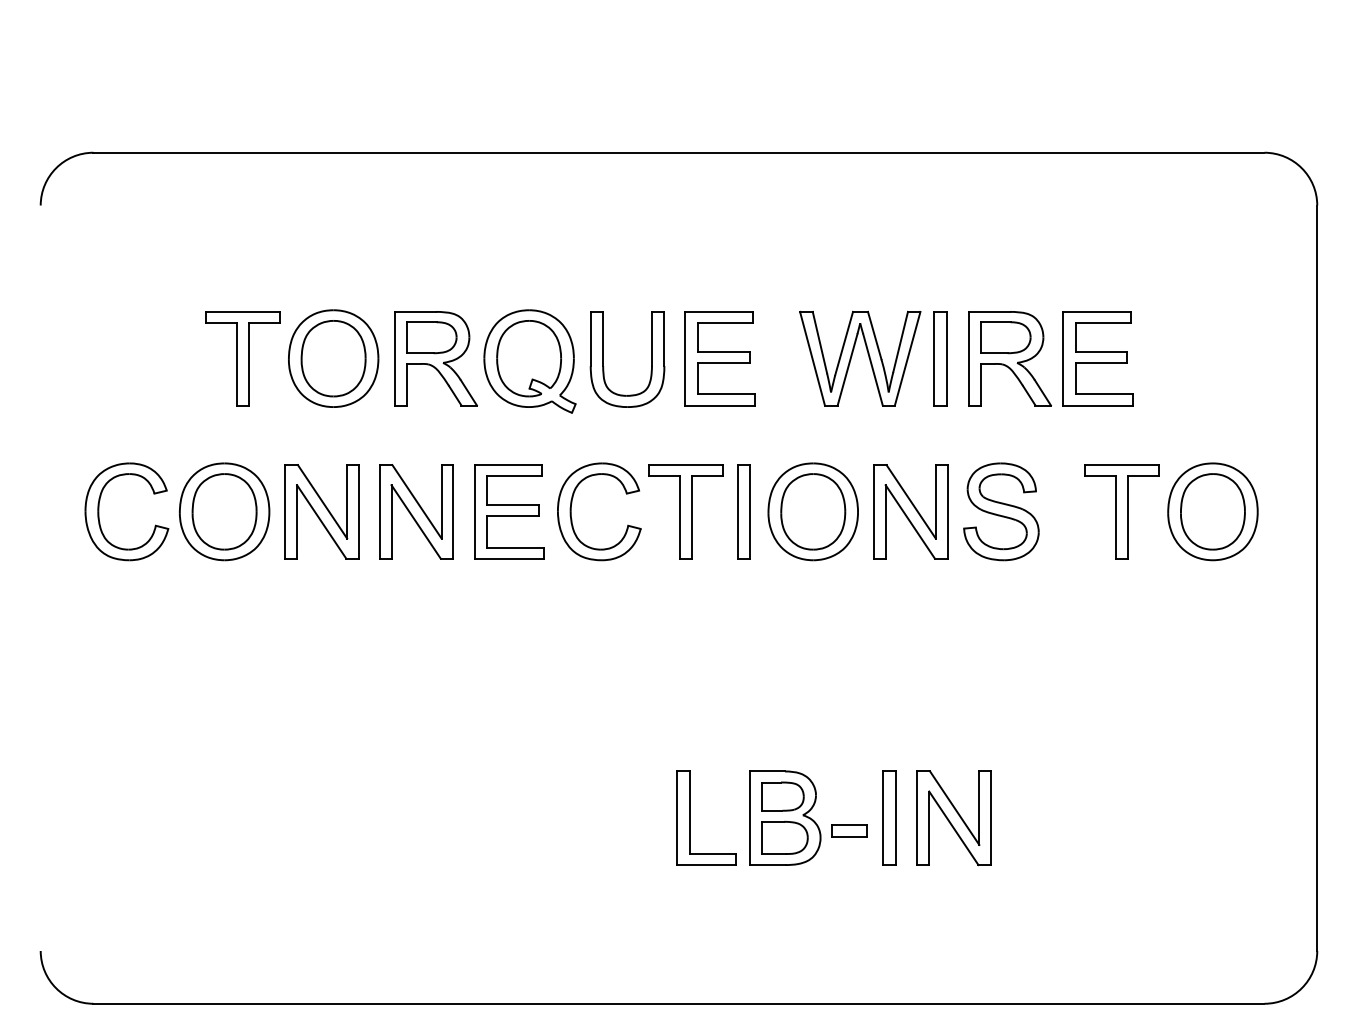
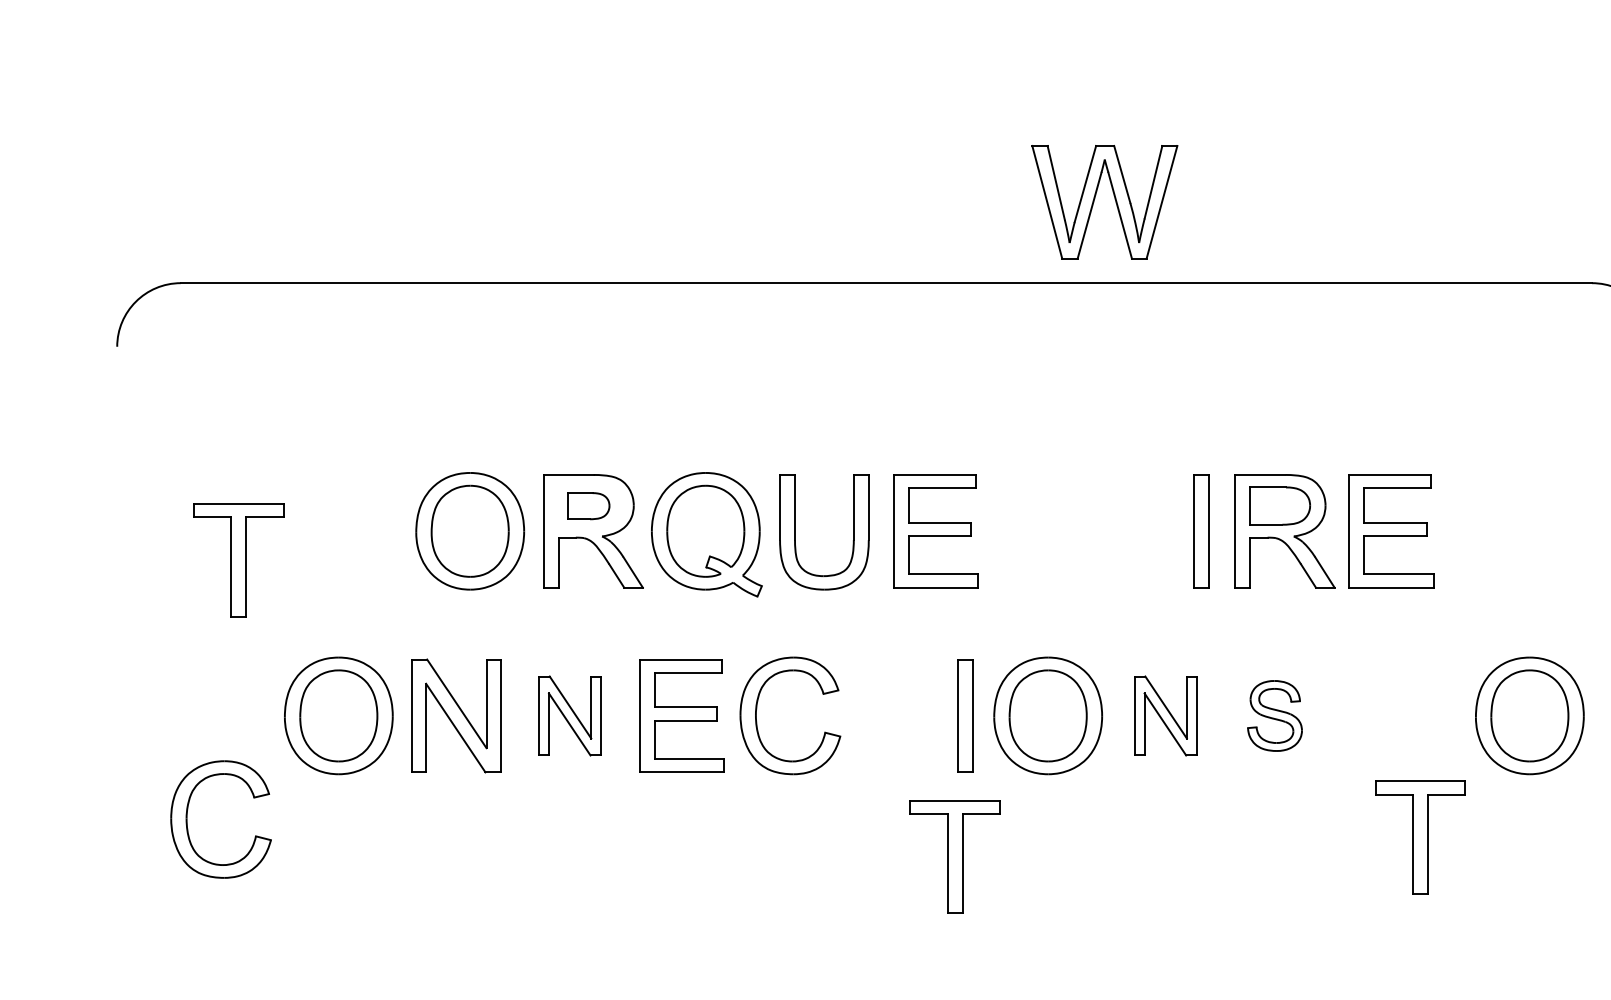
part: (431, 337) -> (588, 505), size x0.7
part: (867, 354) -> (1113, 197), moved
part: (242, 358) -> (238, 560), moved
part: (99, 511) -> (188, 819), moved
part: (416, 511) -> (570, 715), size x0.7
part: (685, 511) -> (954, 856), moved
part: (910, 511) -> (1165, 715), size x0.7
part: (1001, 511) -> (1275, 715), size x0.6
part: (1121, 511) -> (1419, 837), moved

